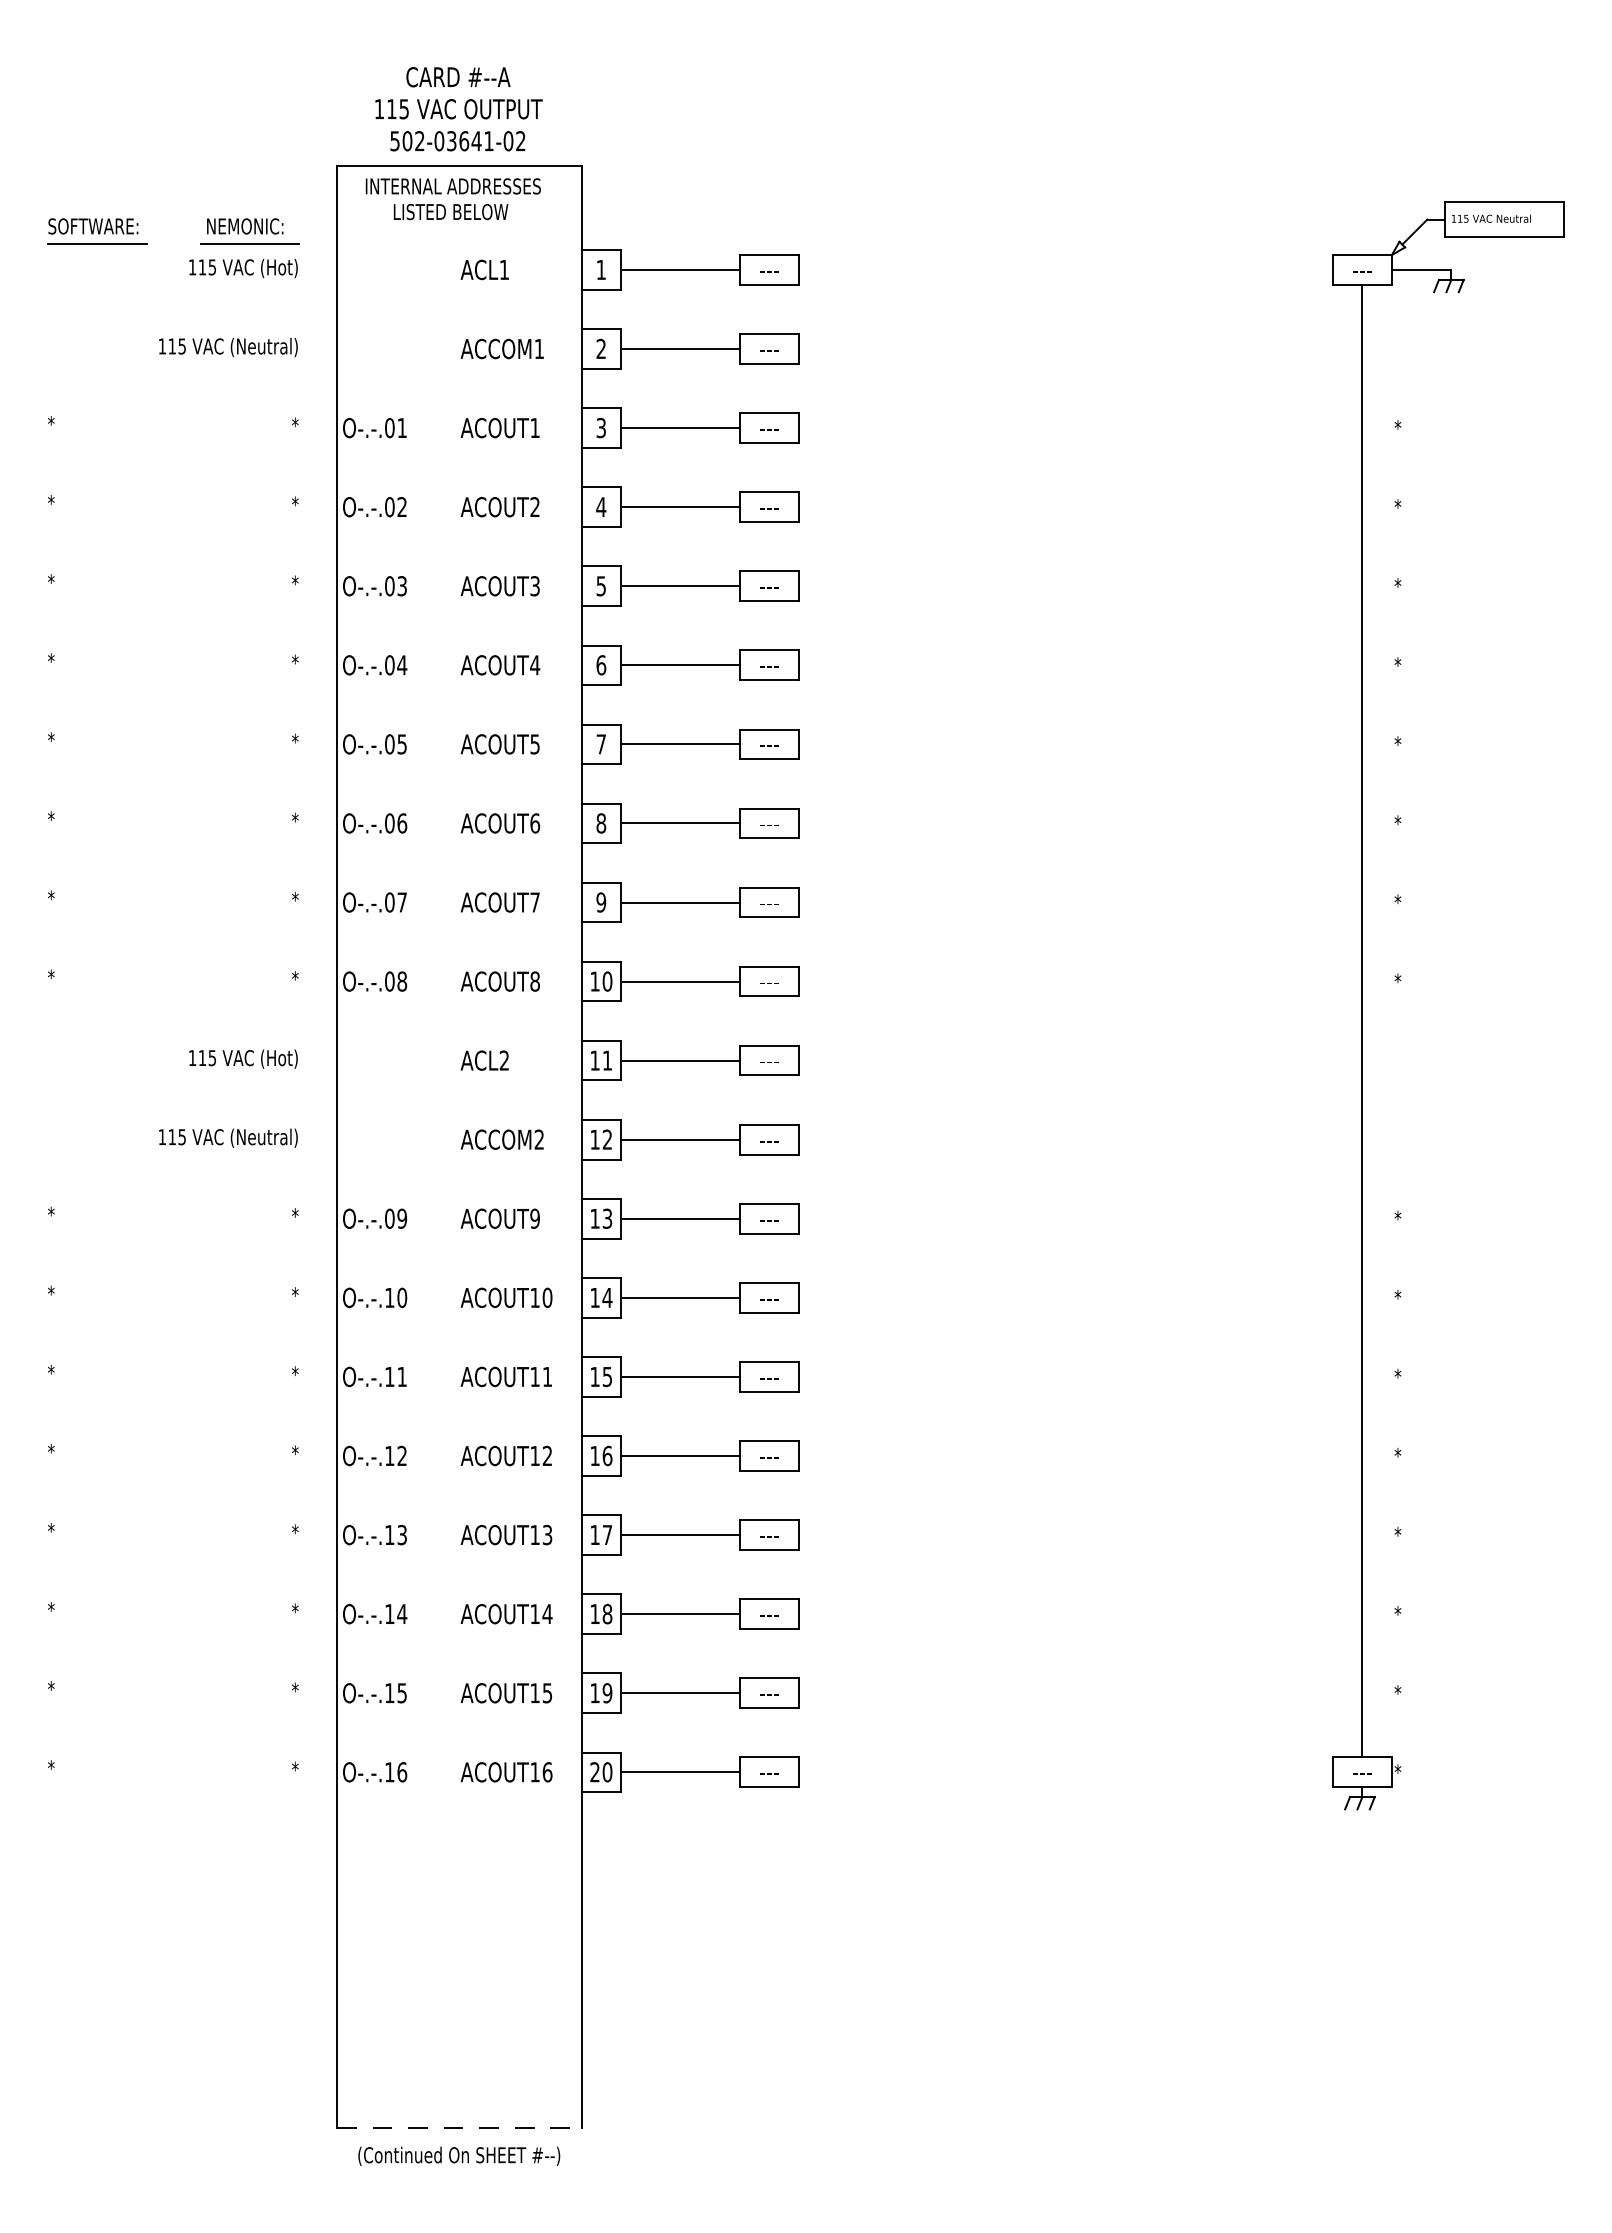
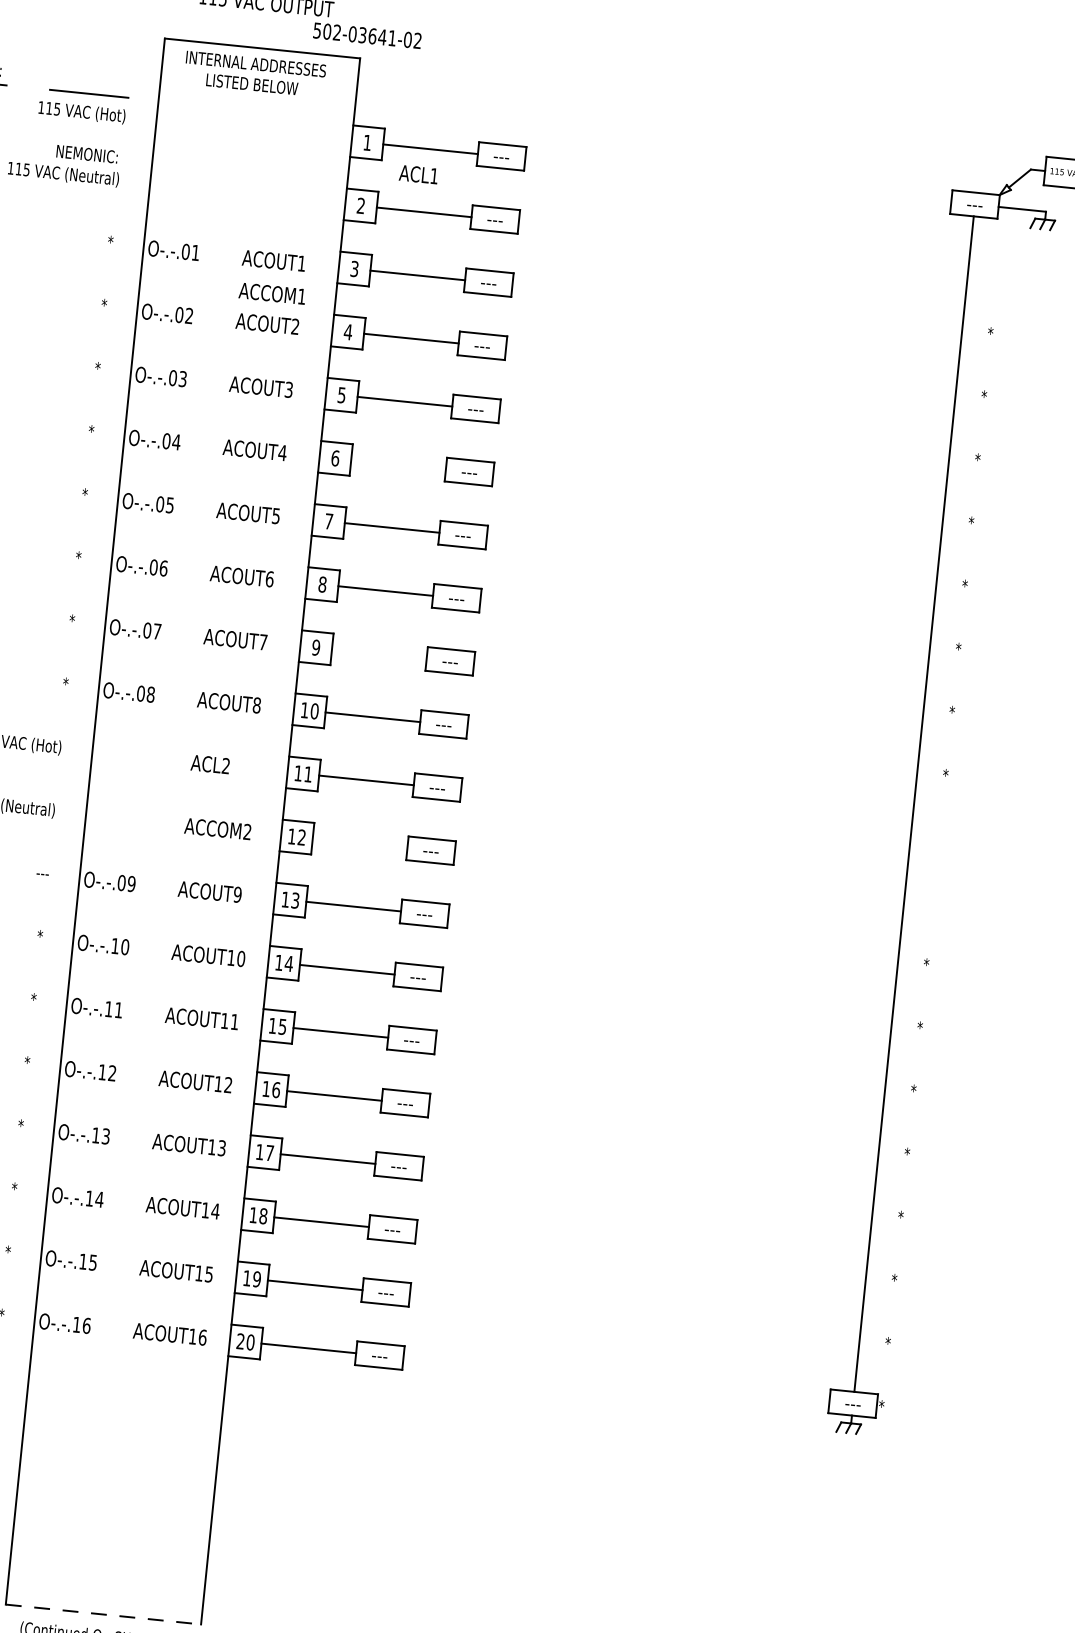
text: (457, 141) -> (367, 36), moved
text: (245, 226) -> (87, 154), moved
text: (484, 269) -> (418, 174), moved
text: (501, 348) -> (271, 293), moved
line: (680, 665) -> (398, 464), removed
line: (680, 902) -> (379, 654), removed
line: (680, 1139) -> (360, 843), removed
text: (290, 1213) -> (42, 870), * -> ---

